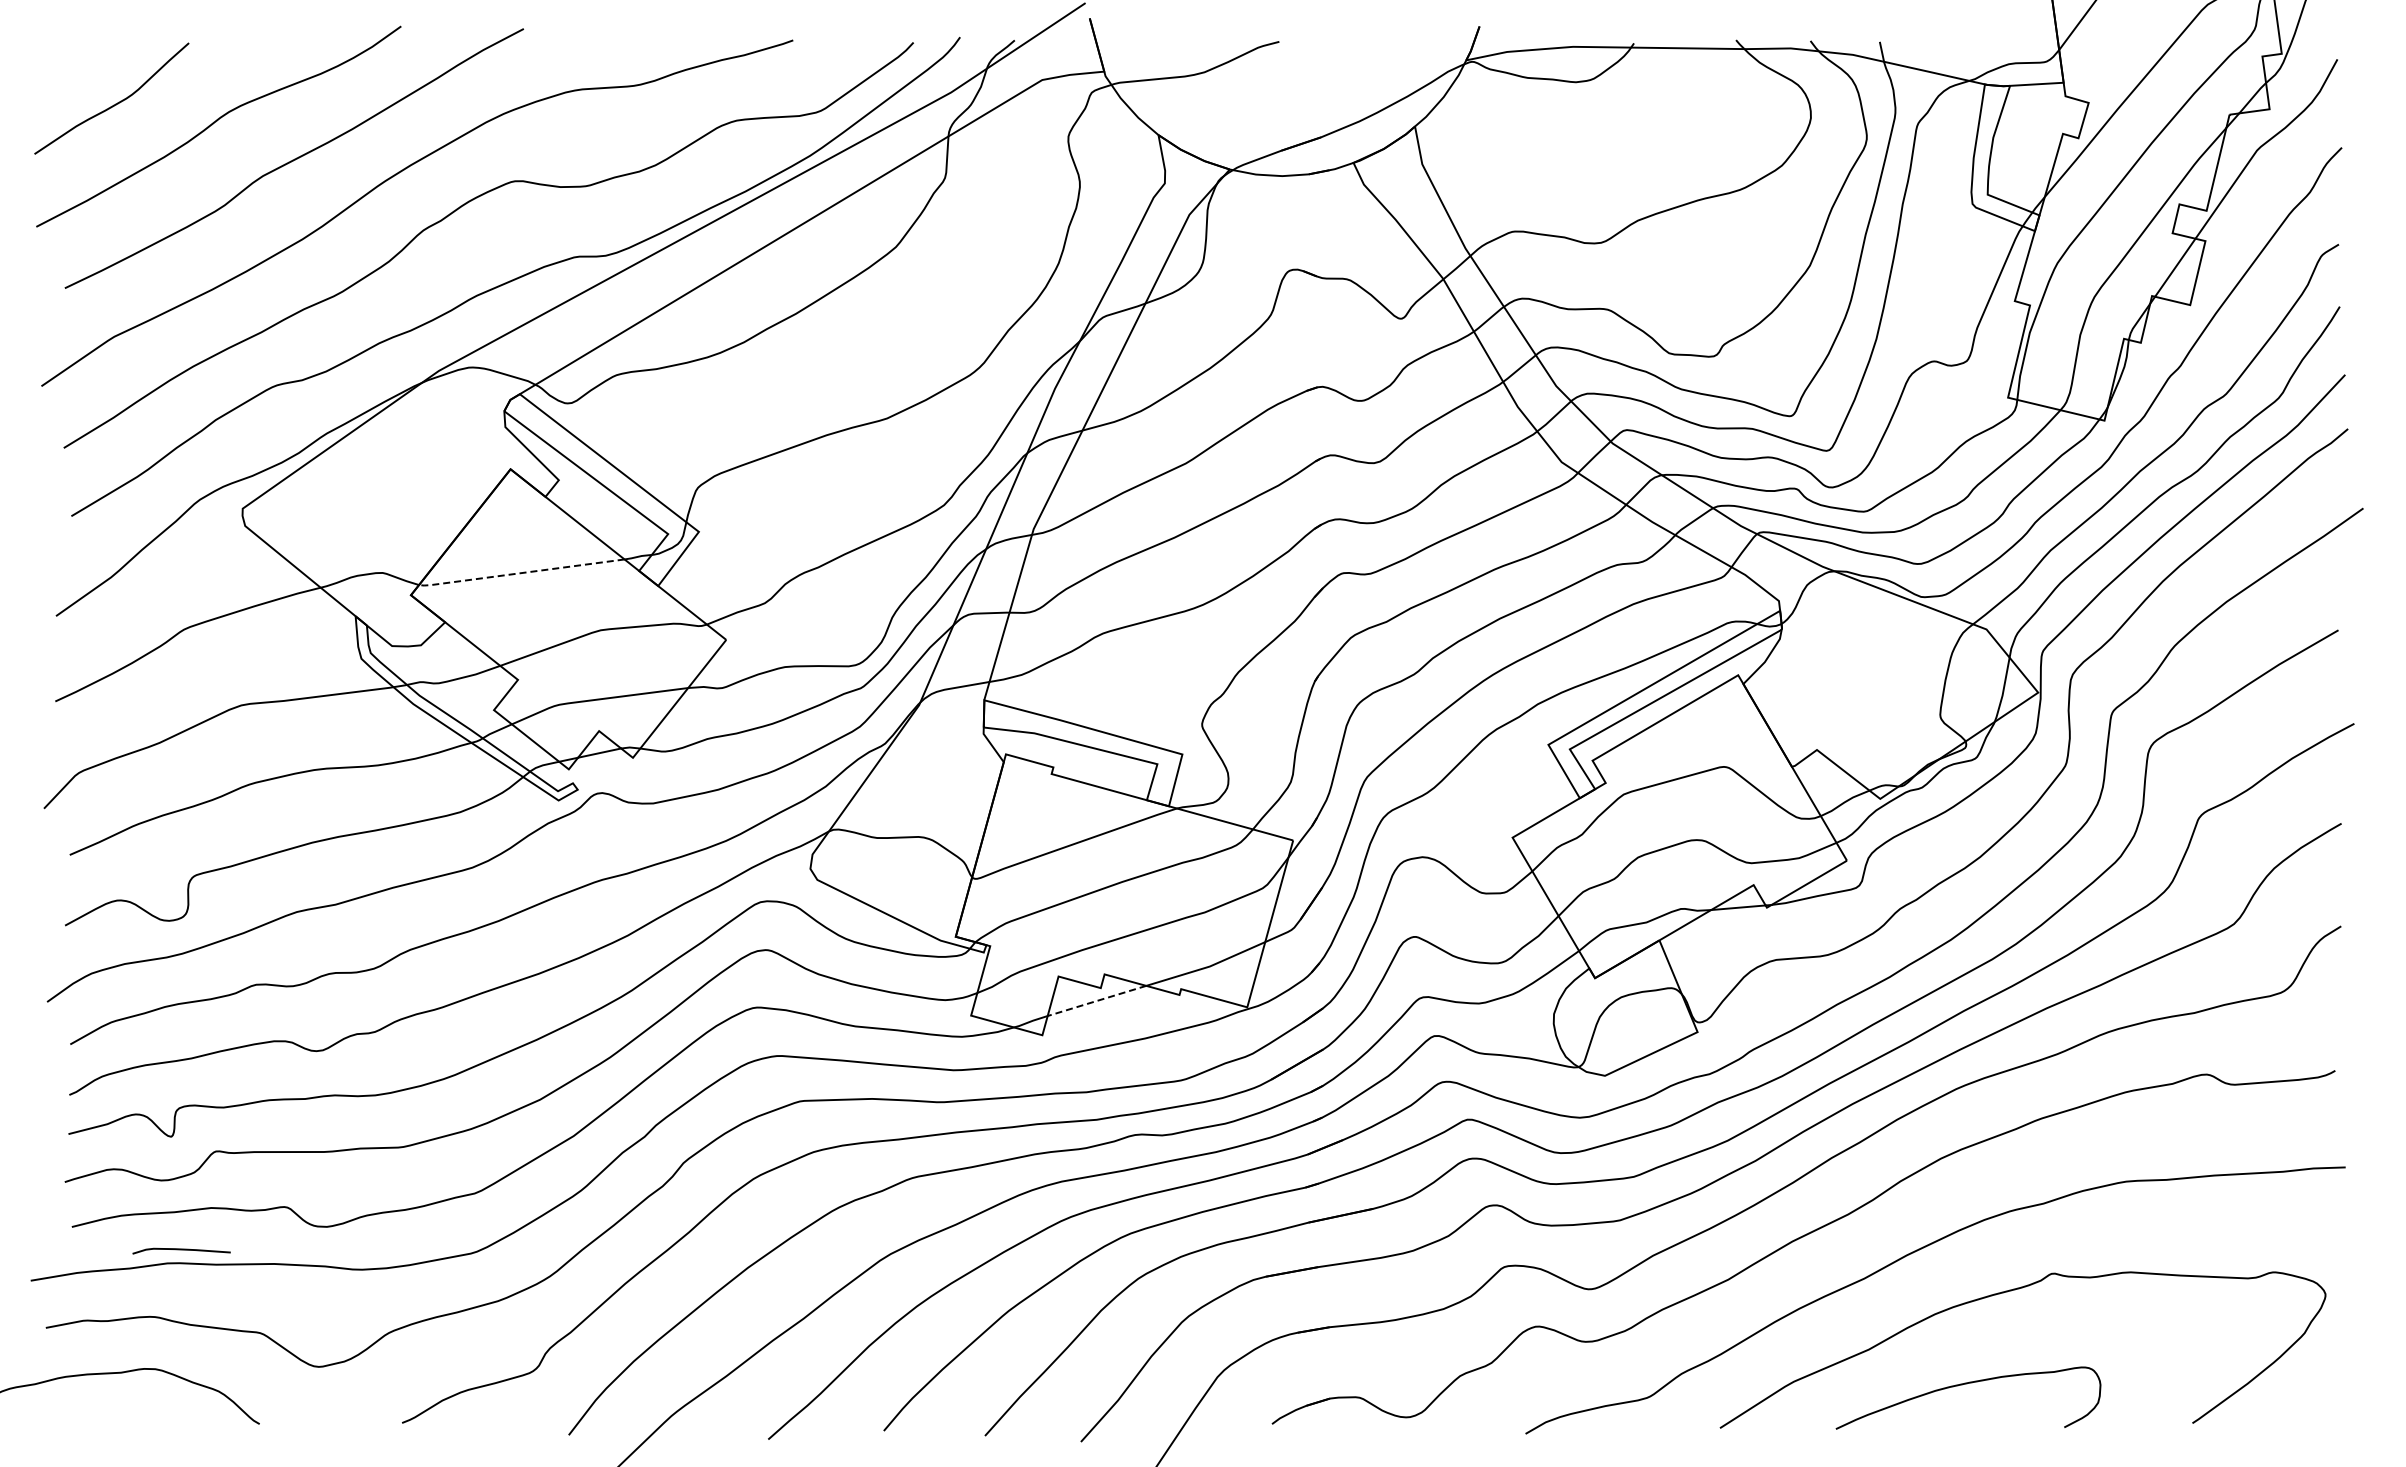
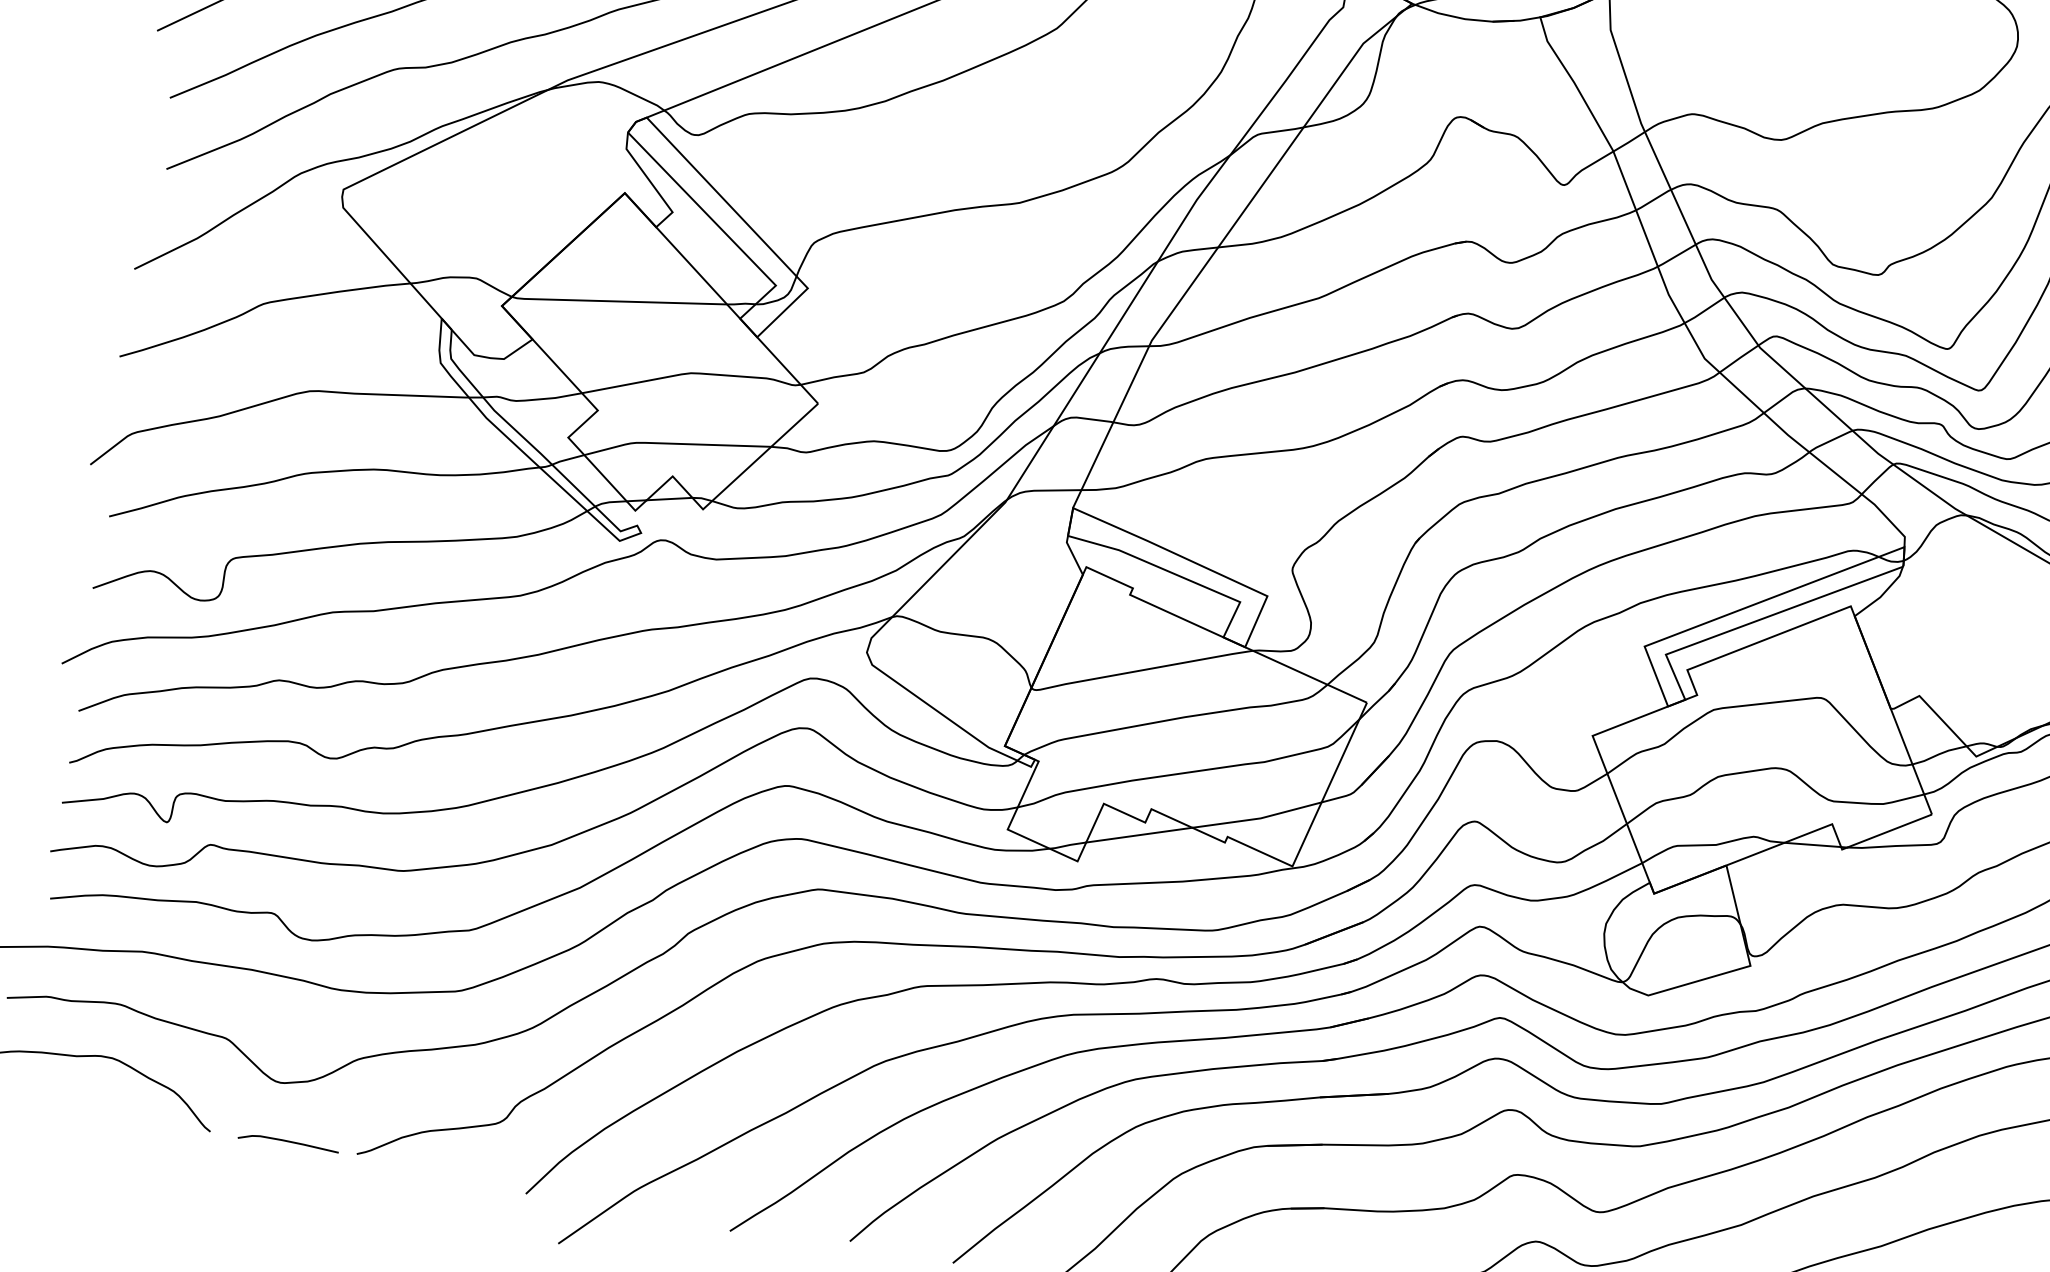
line: (519, 573) -> (616, 301), dashed -> solid
line: (1097, 1000) -> (1139, 834), dashed -> solid
curve: (181, 1250) -> (288, 1142), moved

